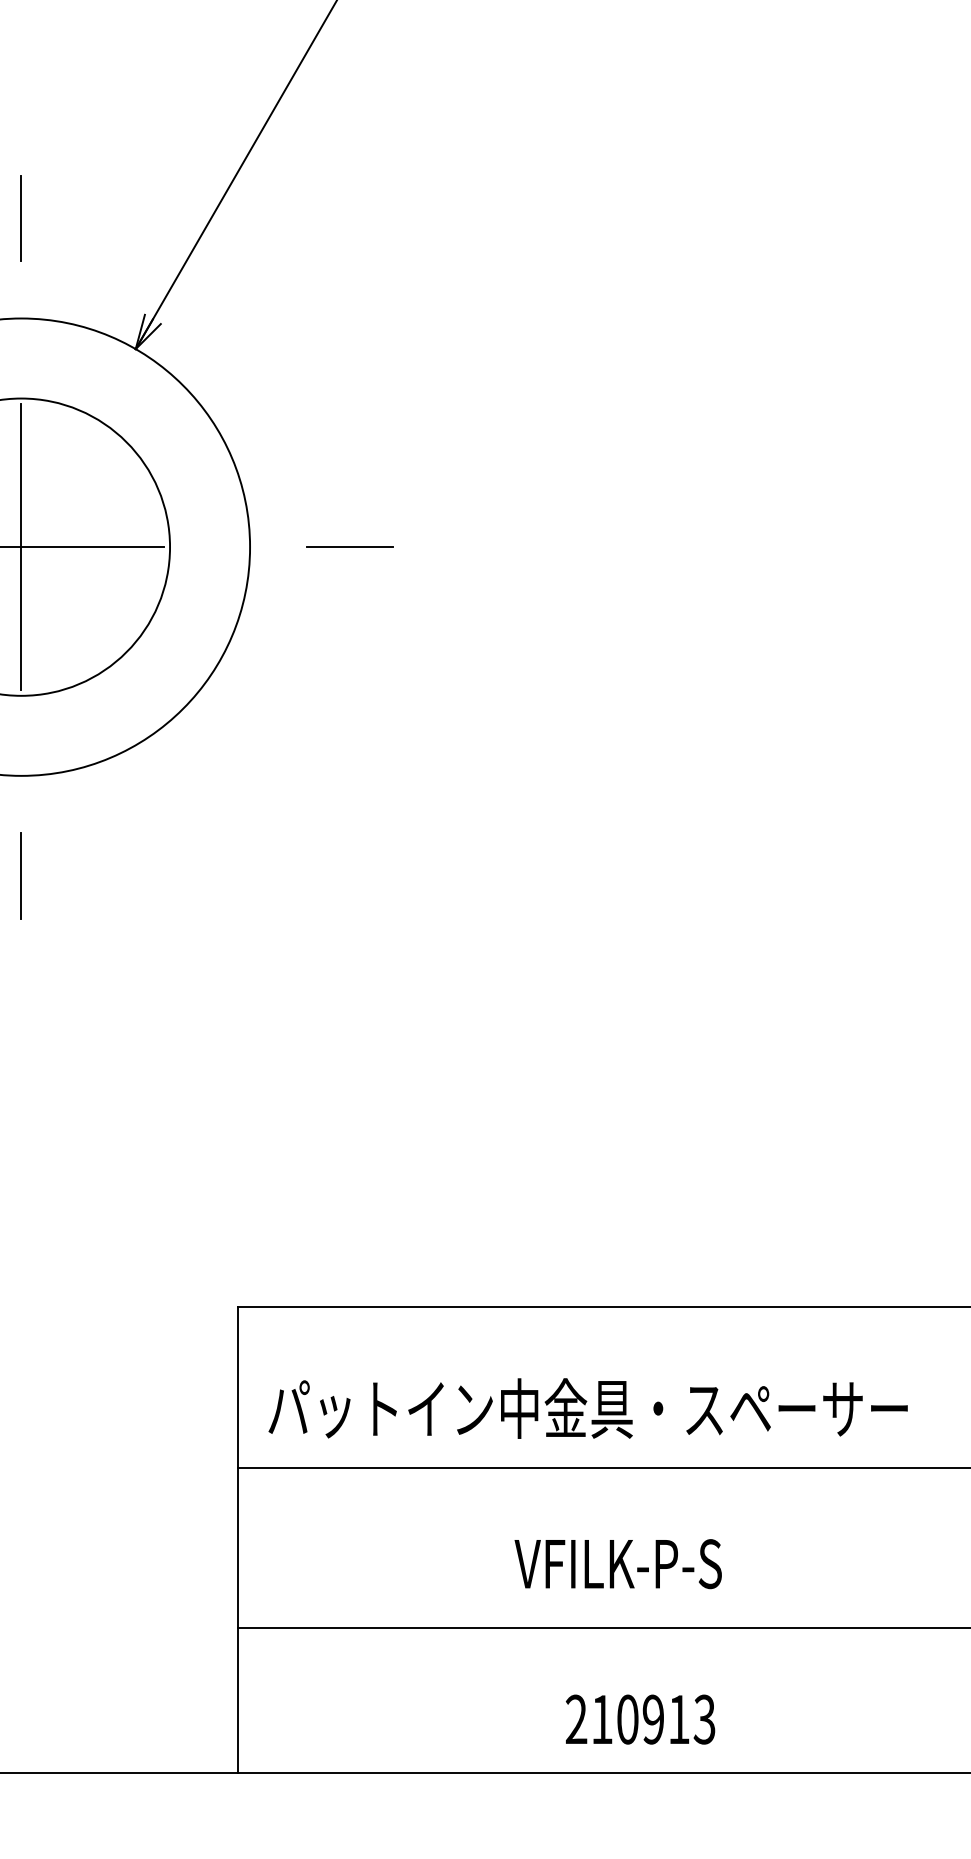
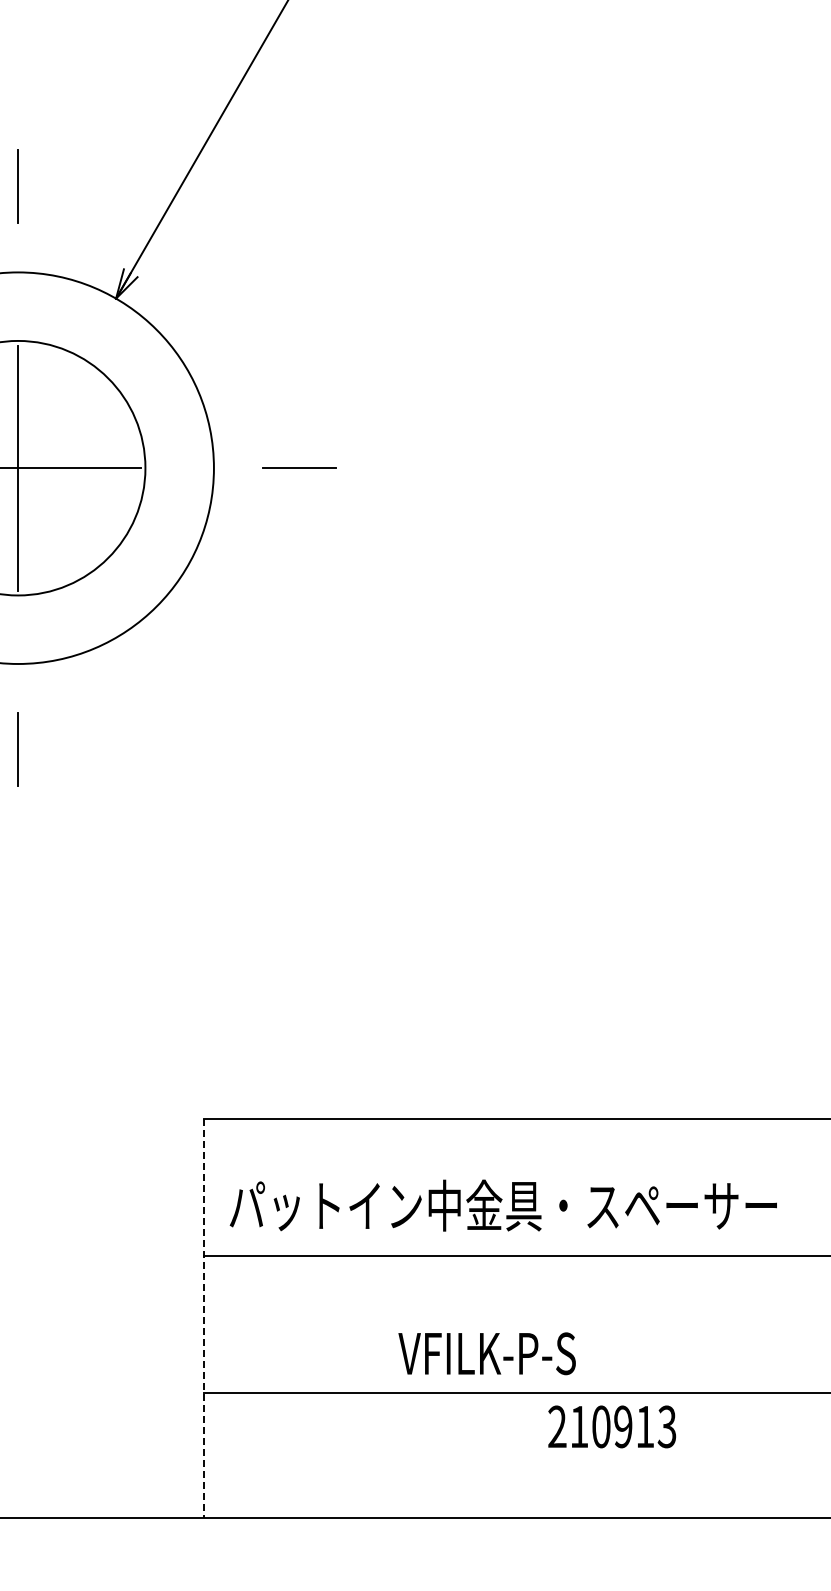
line: (237, 1541) -> (203, 1319), solid -> dashed
text: (617, 1563) -> (486, 1353), moved
text: (640, 1719) -> (612, 1426), moved

